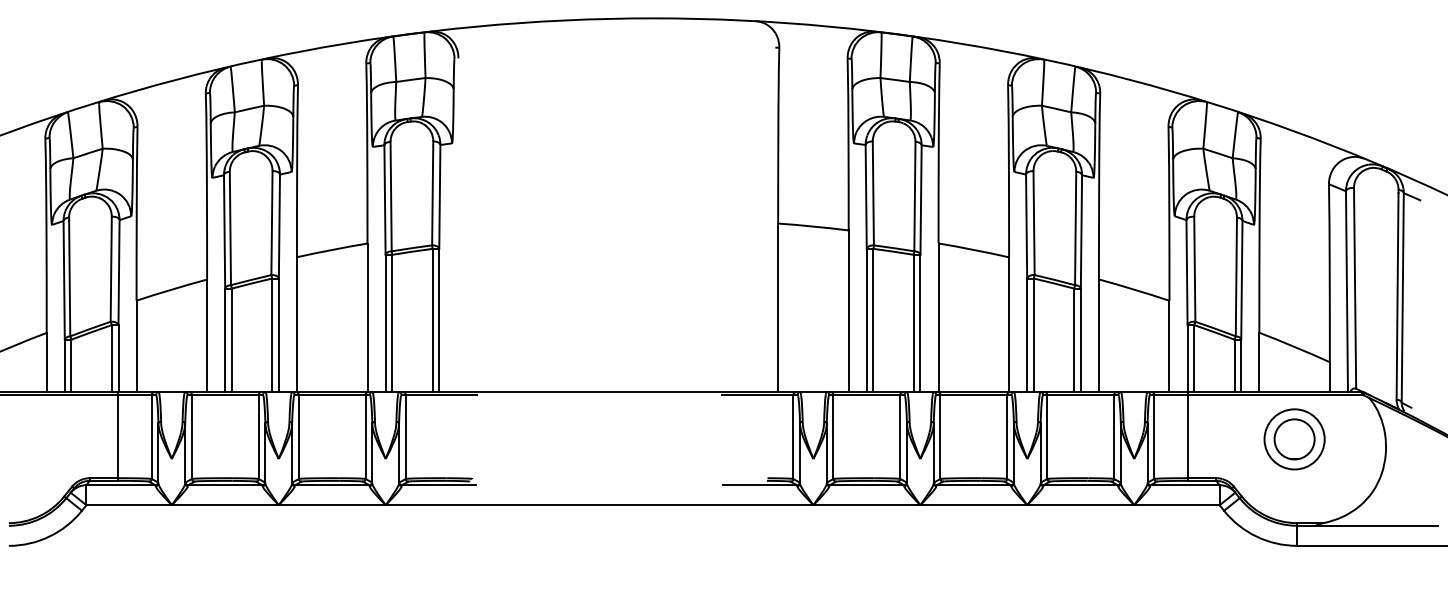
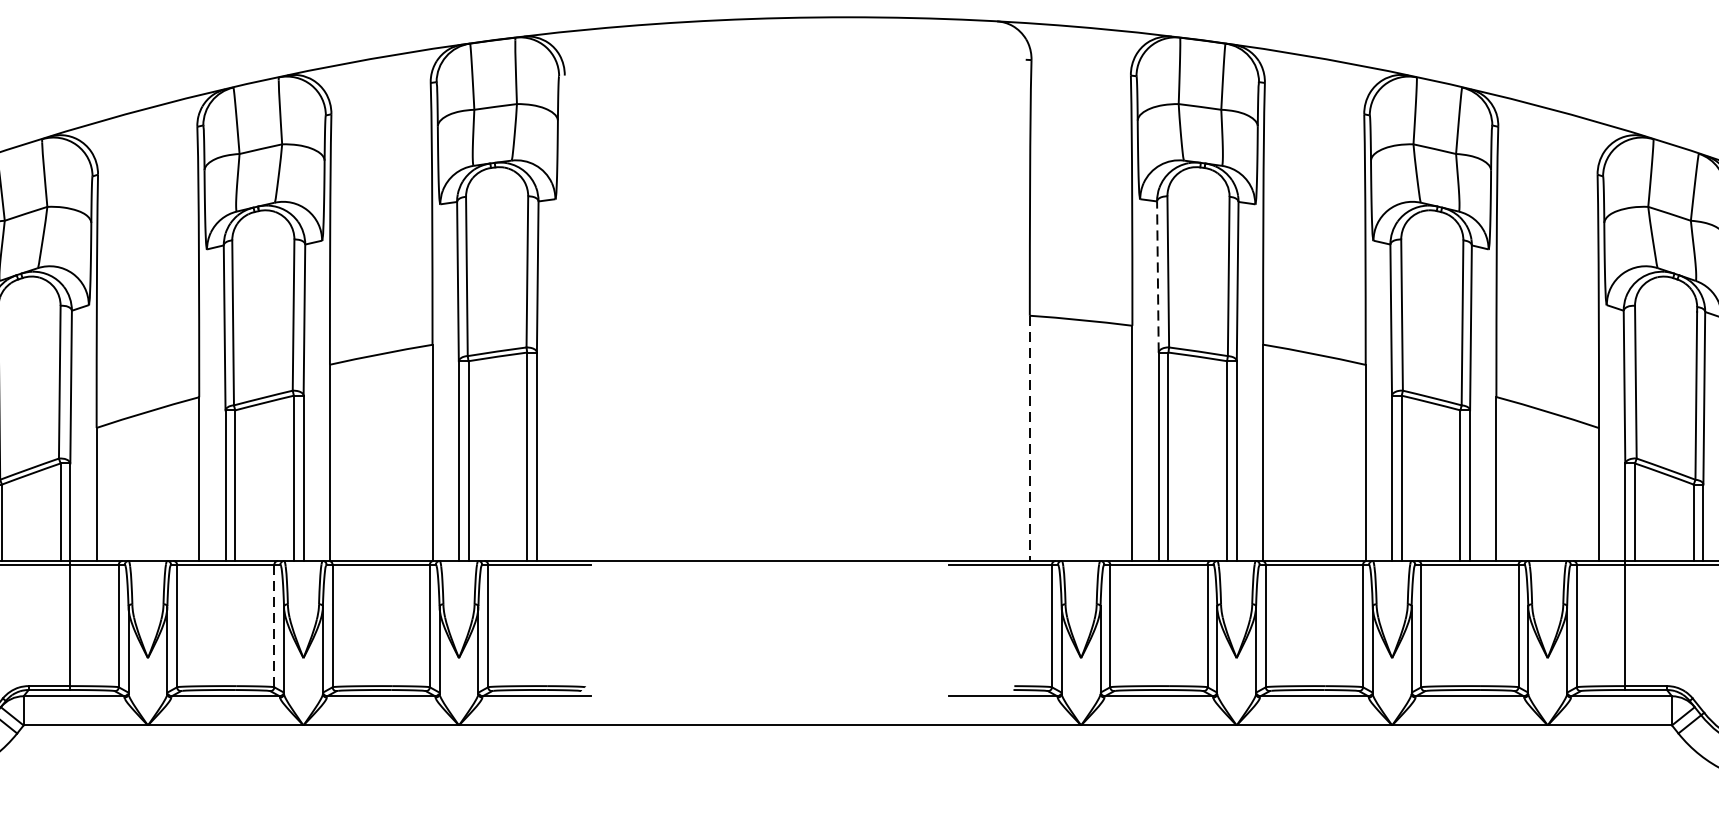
line: (866, 196) -> (1158, 276), solid -> dashed
line: (778, 308) -> (1030, 439), solid -> dashed
line: (258, 437) -> (273, 626), solid -> dashed

